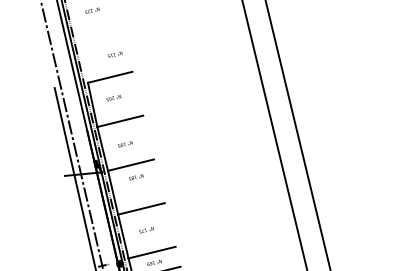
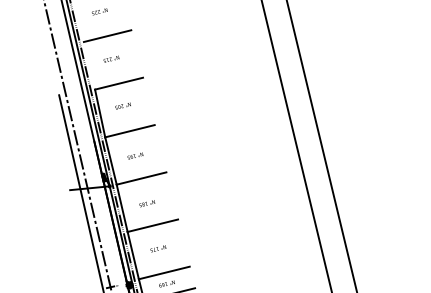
line: (99, 33) -> (107, 36), added
text: (115, 54) -> (111, 58), moved
text: (136, 177) -> (147, 203), moved

